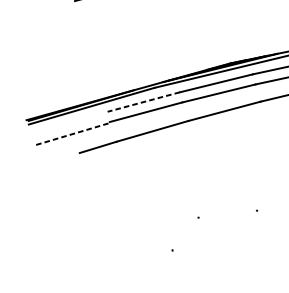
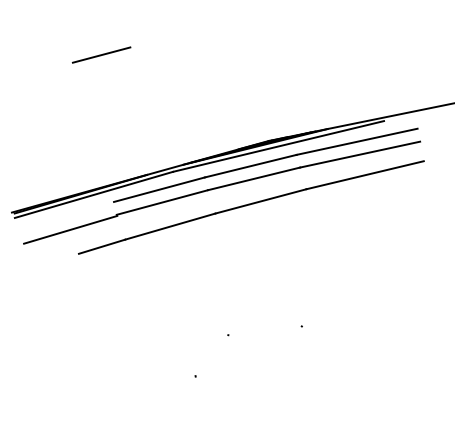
line: (143, 101) -> (158, 189), dashed -> solid
line: (73, 133) -> (70, 229), dashed -> solid

